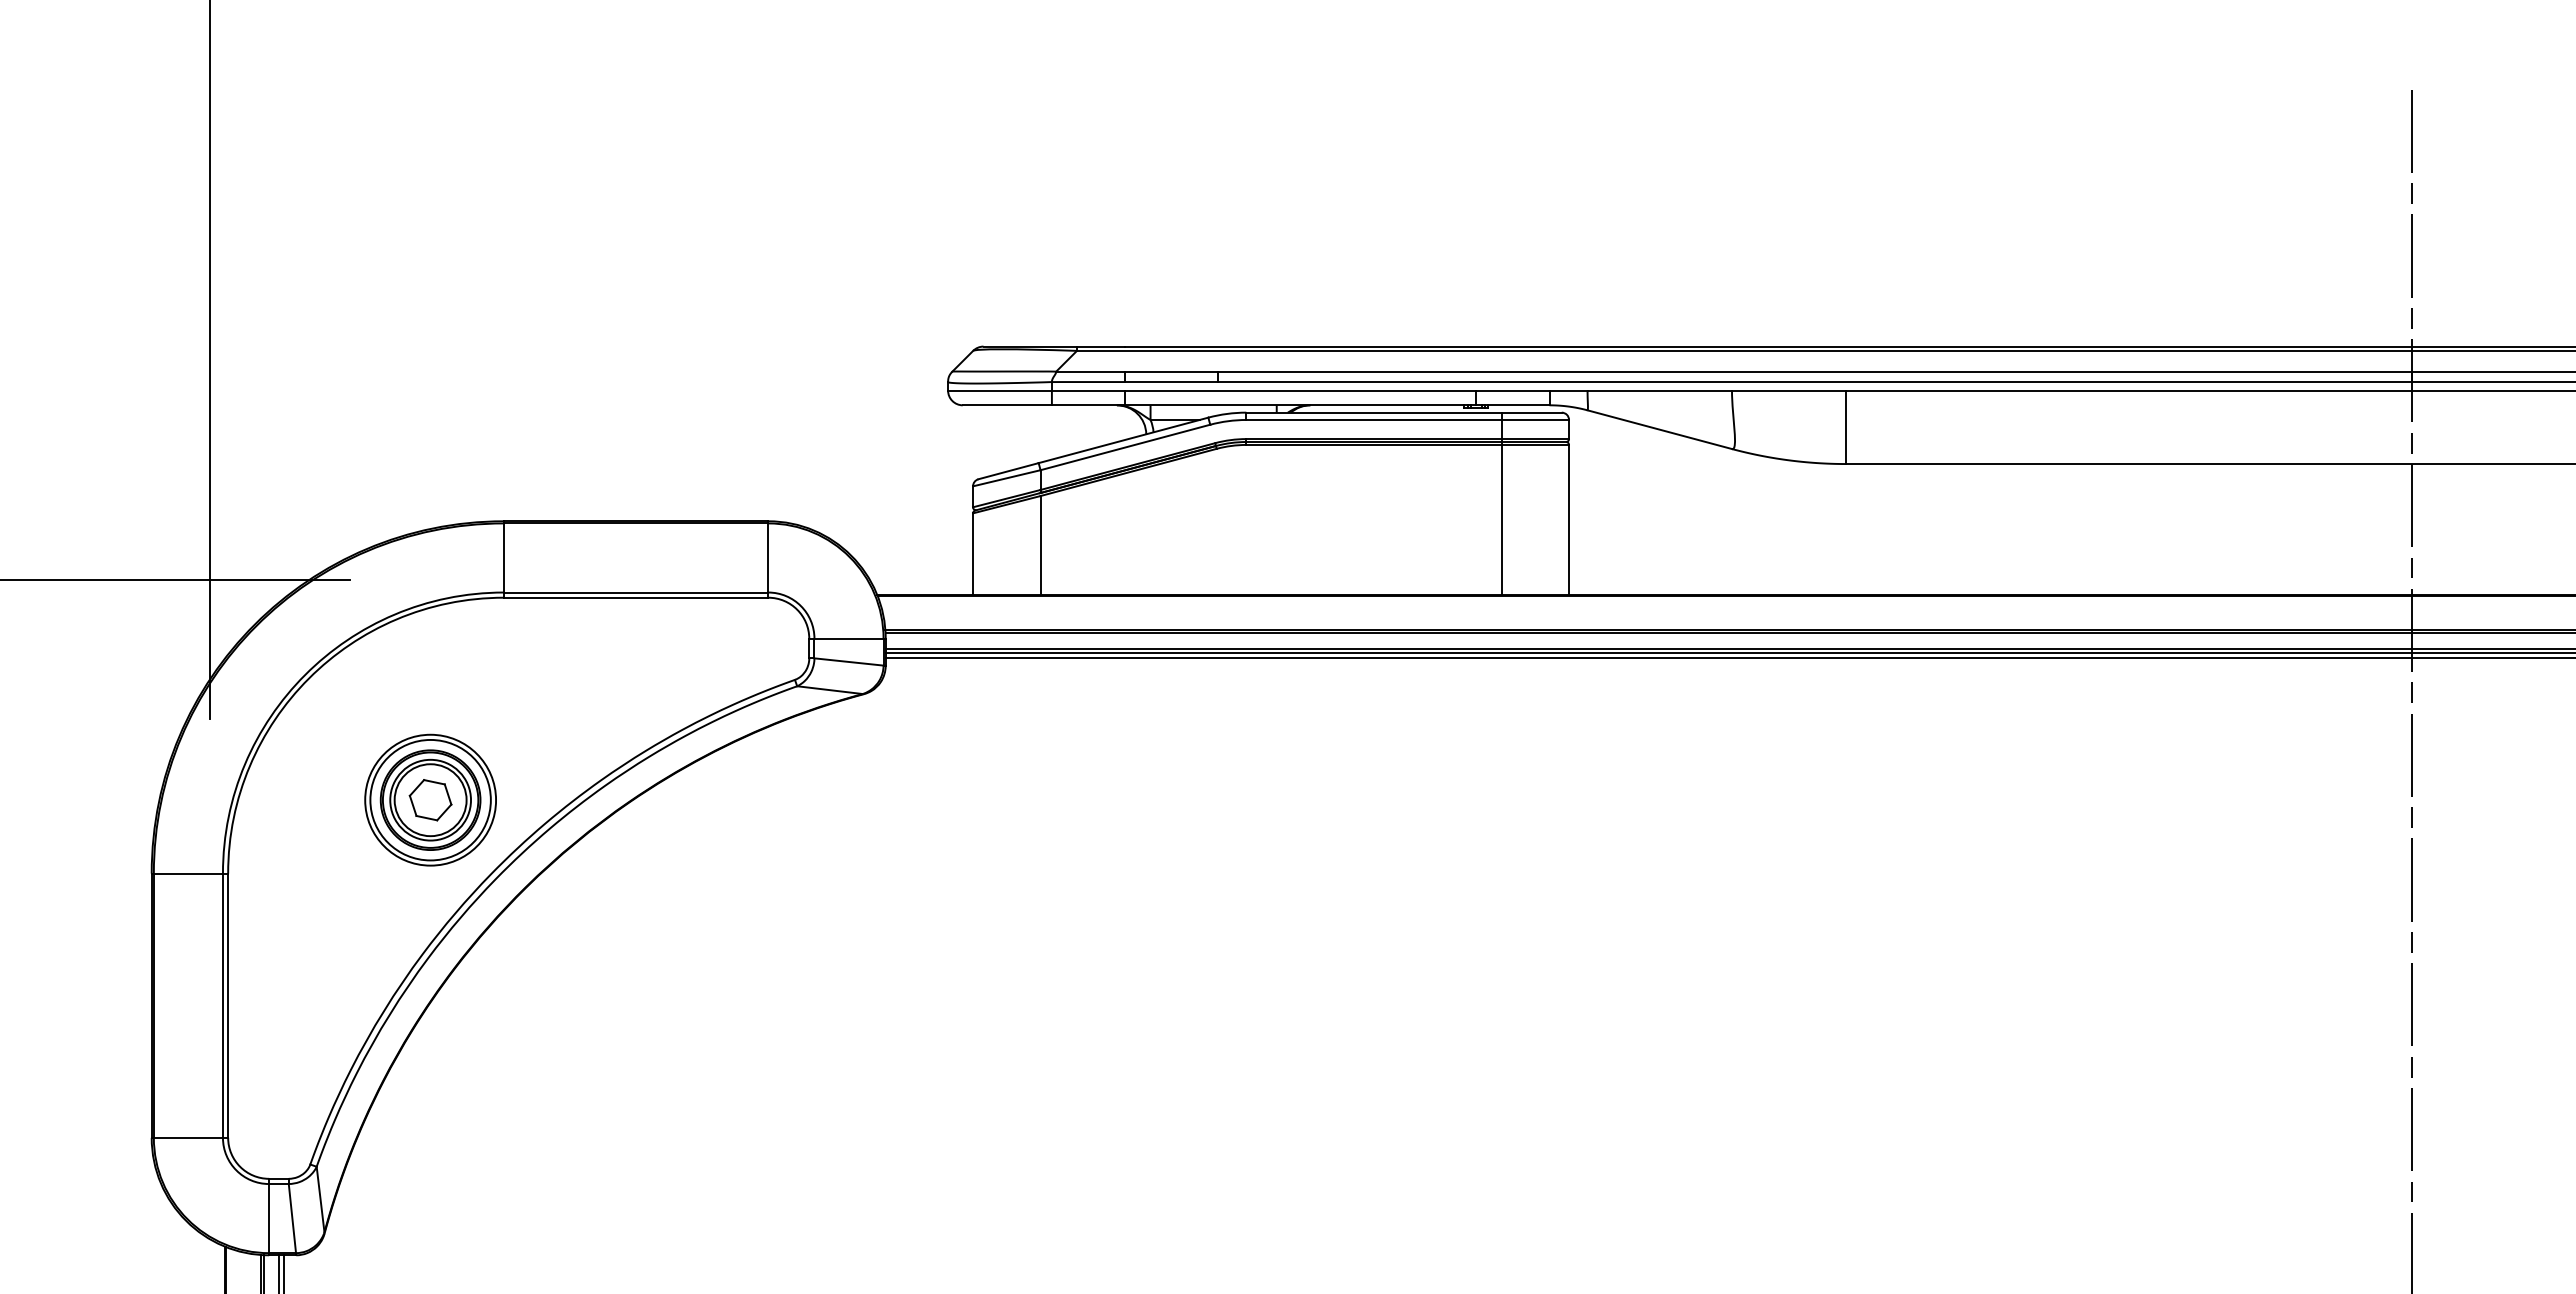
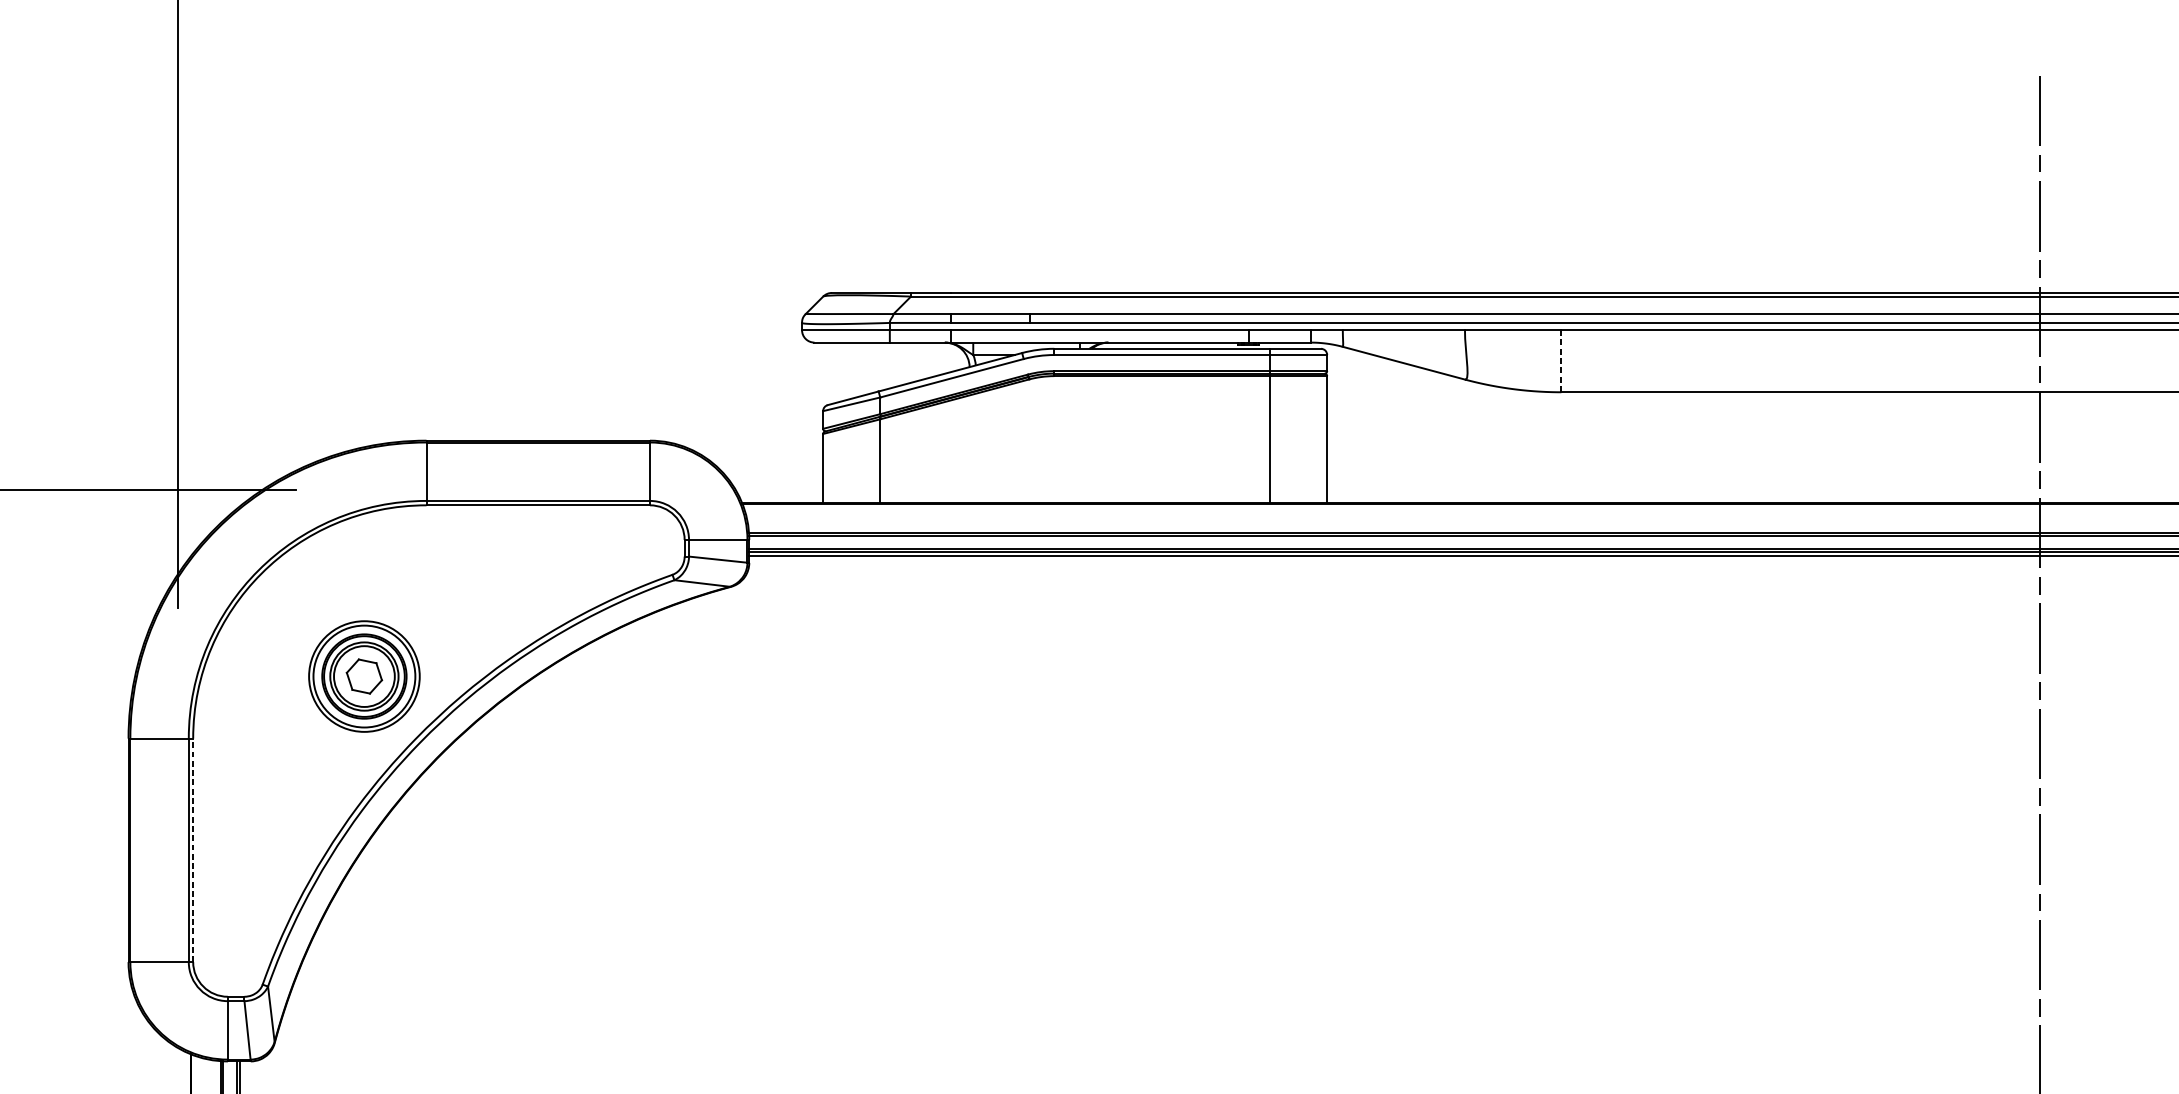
line: (1845, 427) -> (1560, 361), solid -> dashed
line: (228, 1005) -> (193, 850), solid -> dashed

